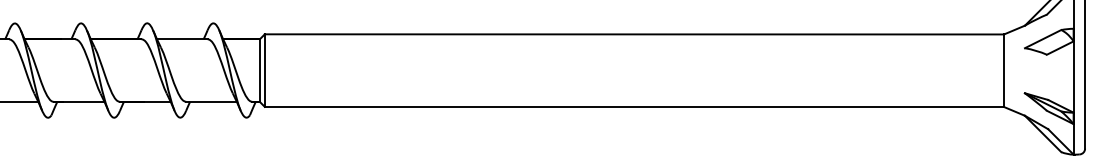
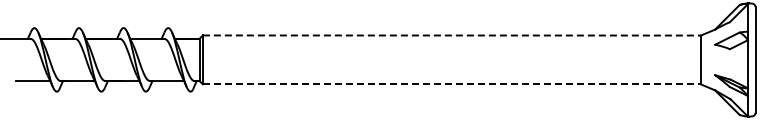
line: (635, 34) -> (452, 35), solid -> dashed
line: (635, 107) -> (452, 84), solid -> dashed

